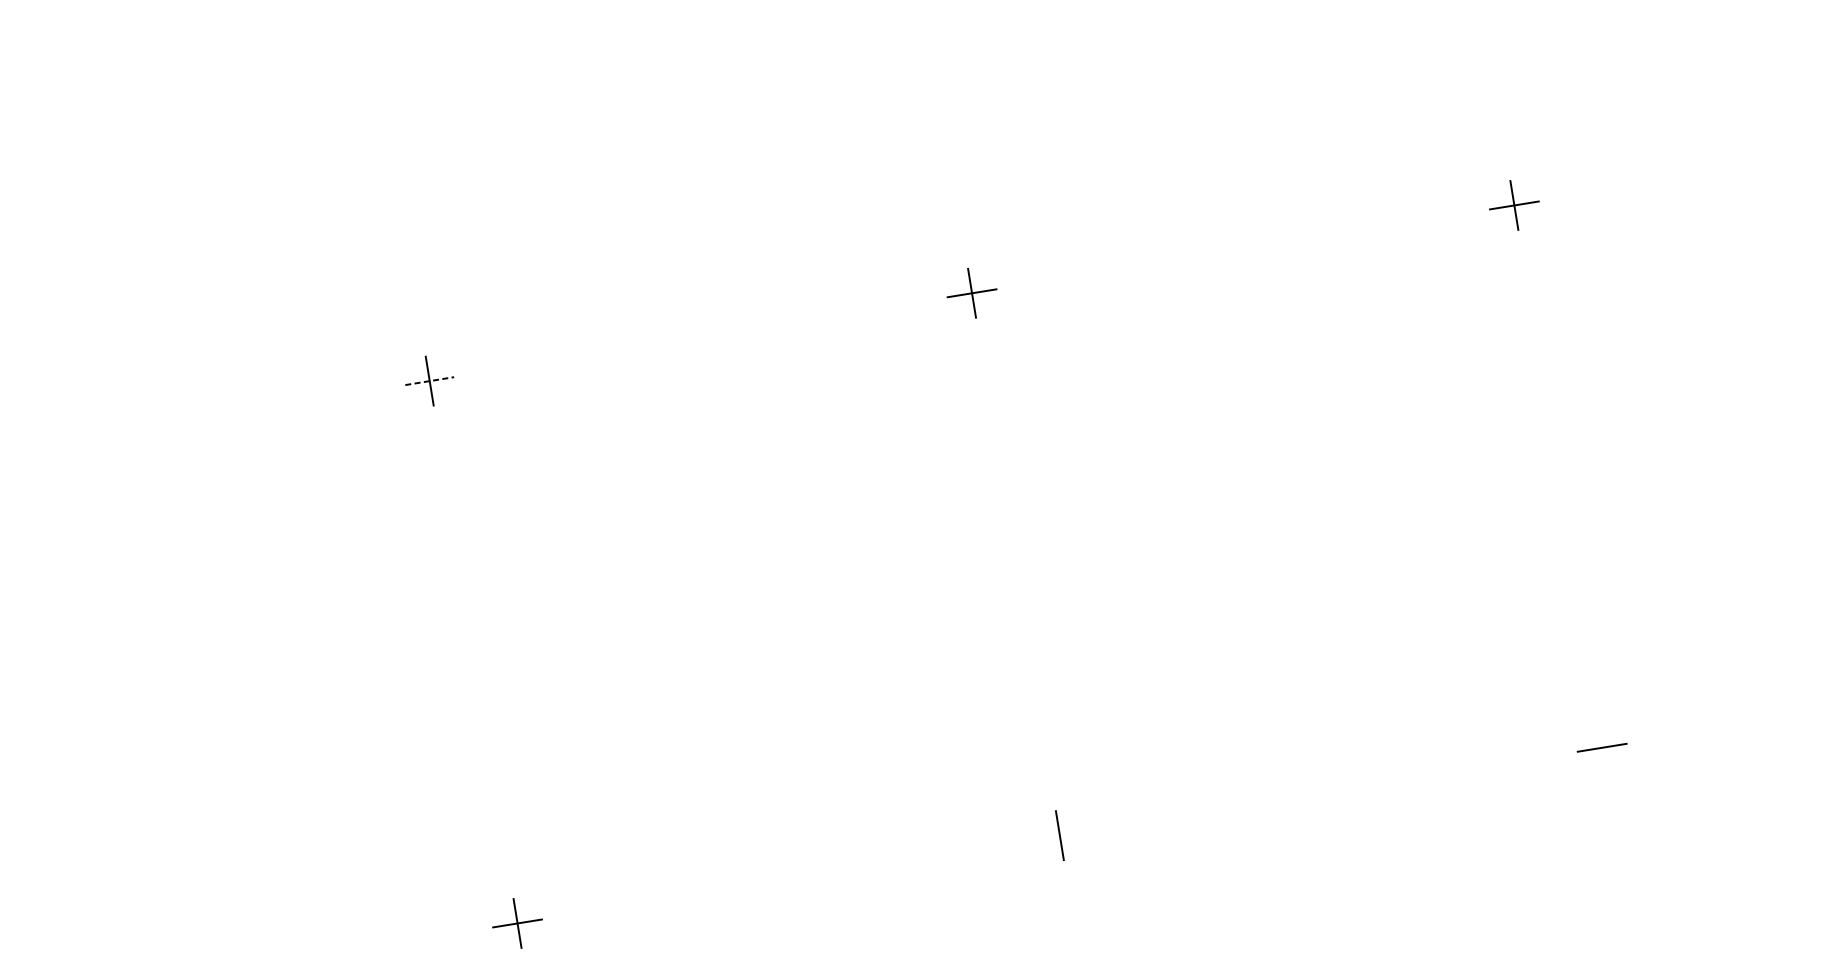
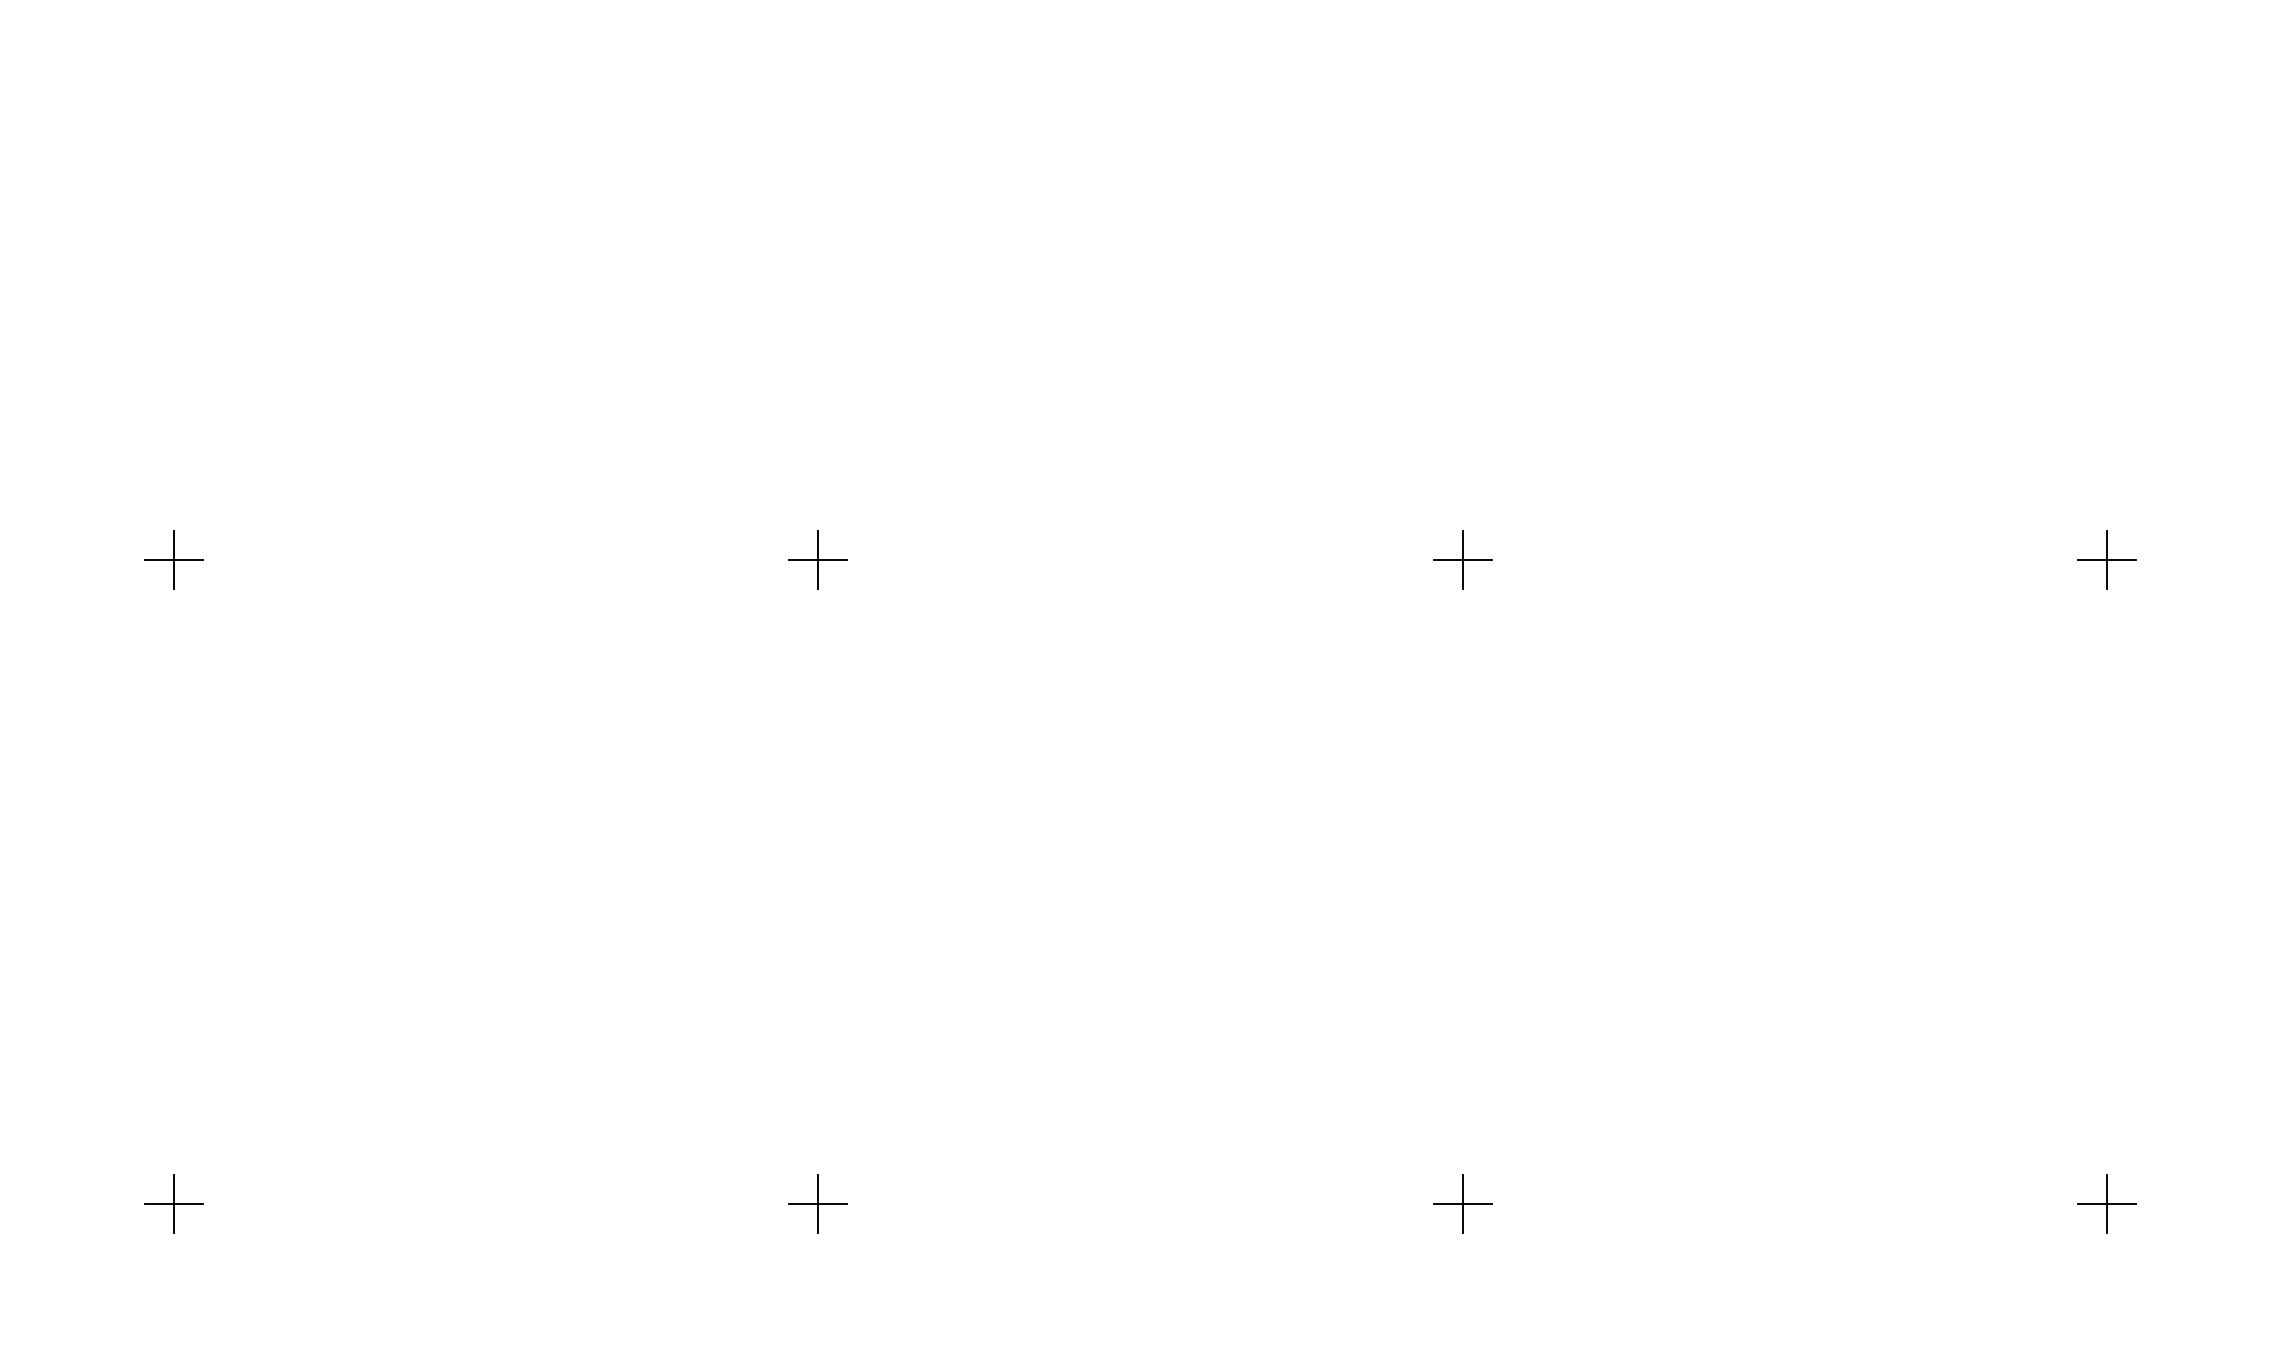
line: (429, 381) -> (818, 560), dashed -> solid
line: (1602, 747) -> (2107, 1204), added
line: (1059, 835) -> (1462, 1204), added

